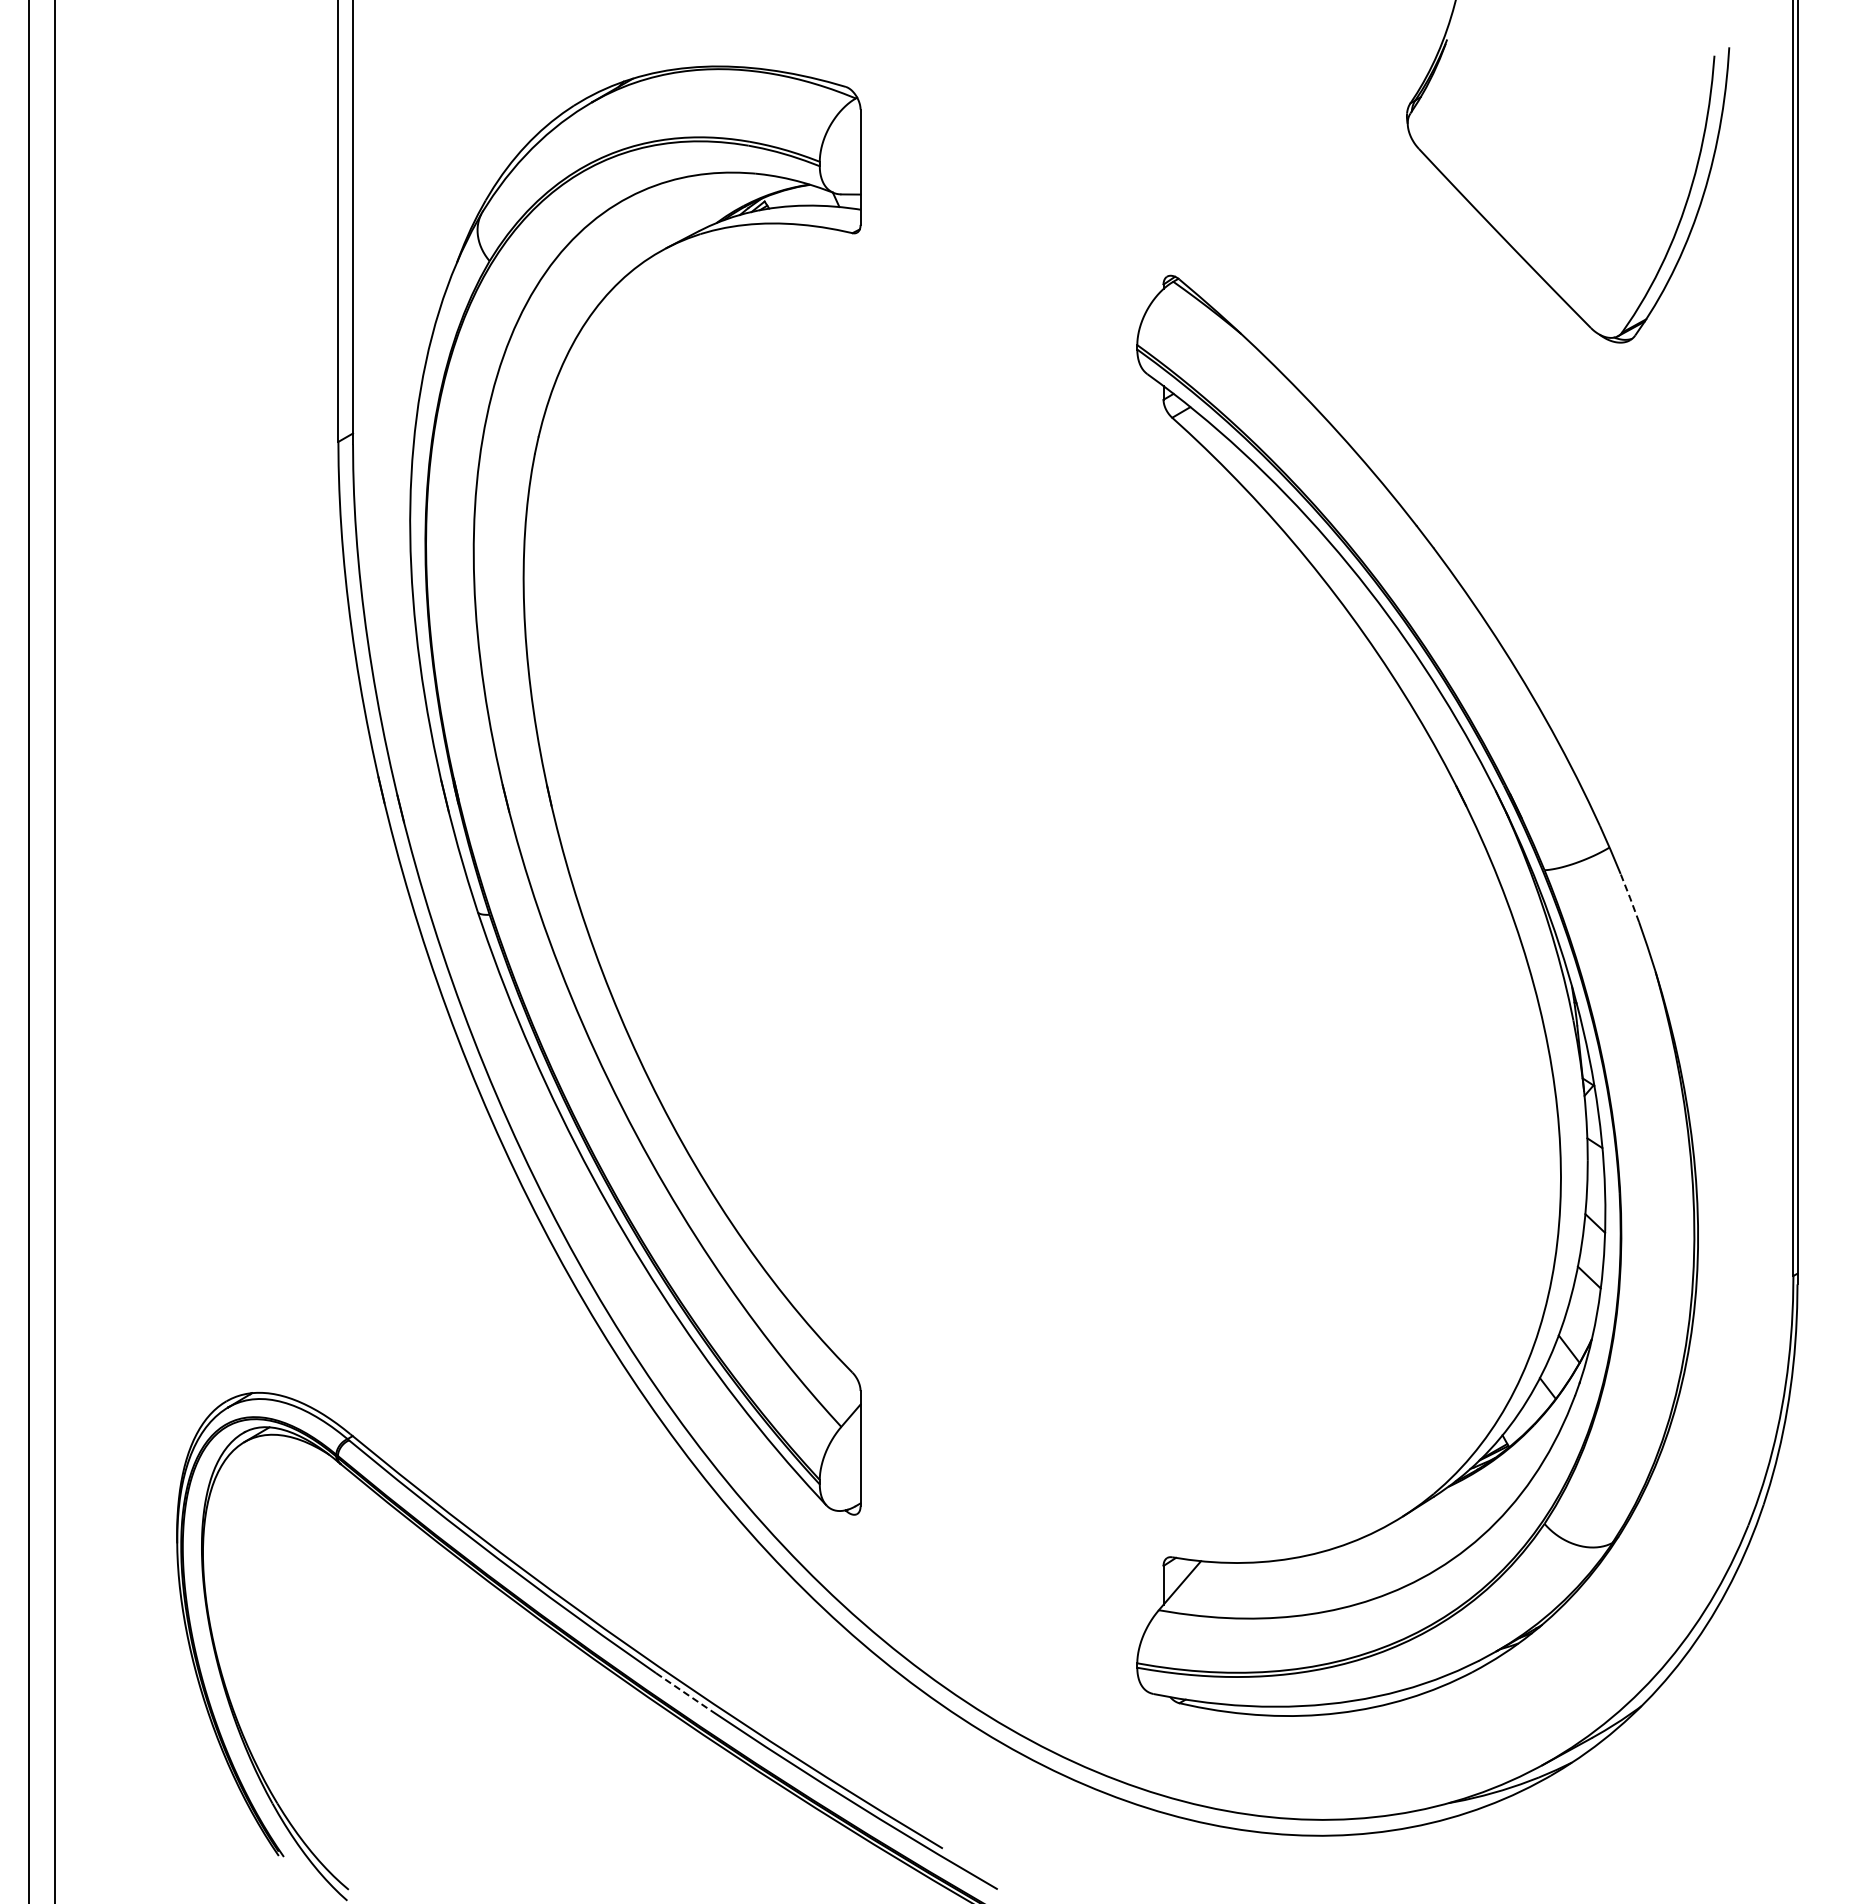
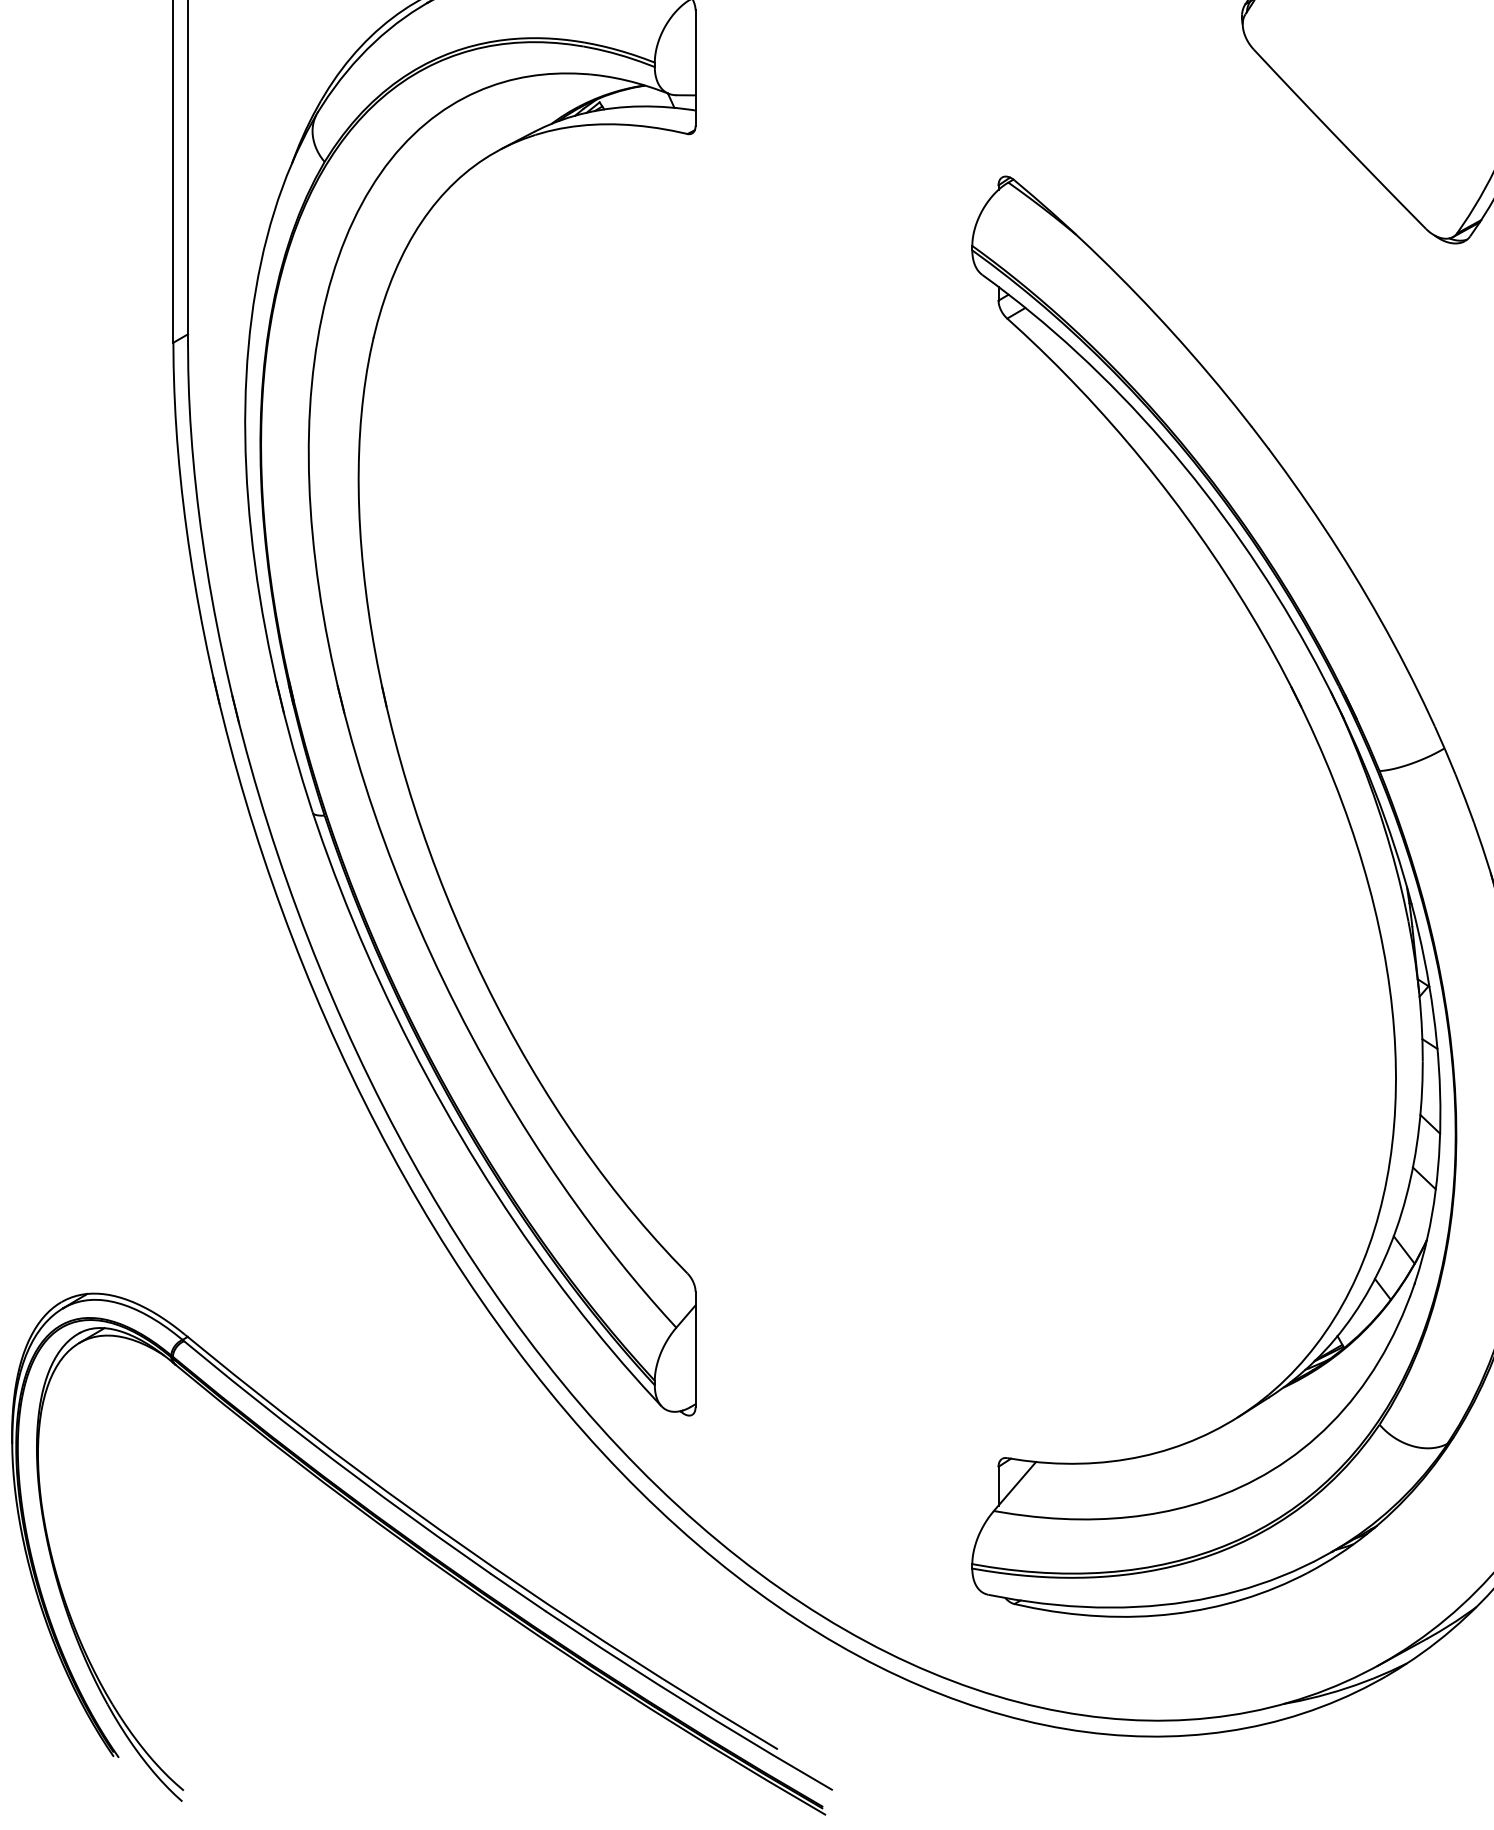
line: (1630, 898) -> (1465, 799), dashed -> solid
line: (683, 1692) -> (518, 1593), dashed -> solid

